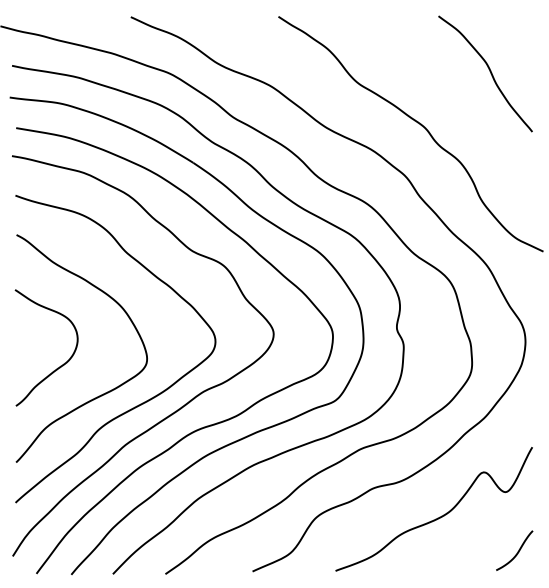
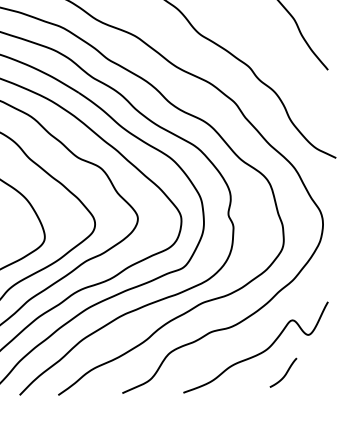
curve: (517, 551) -> (285, 373), moved

